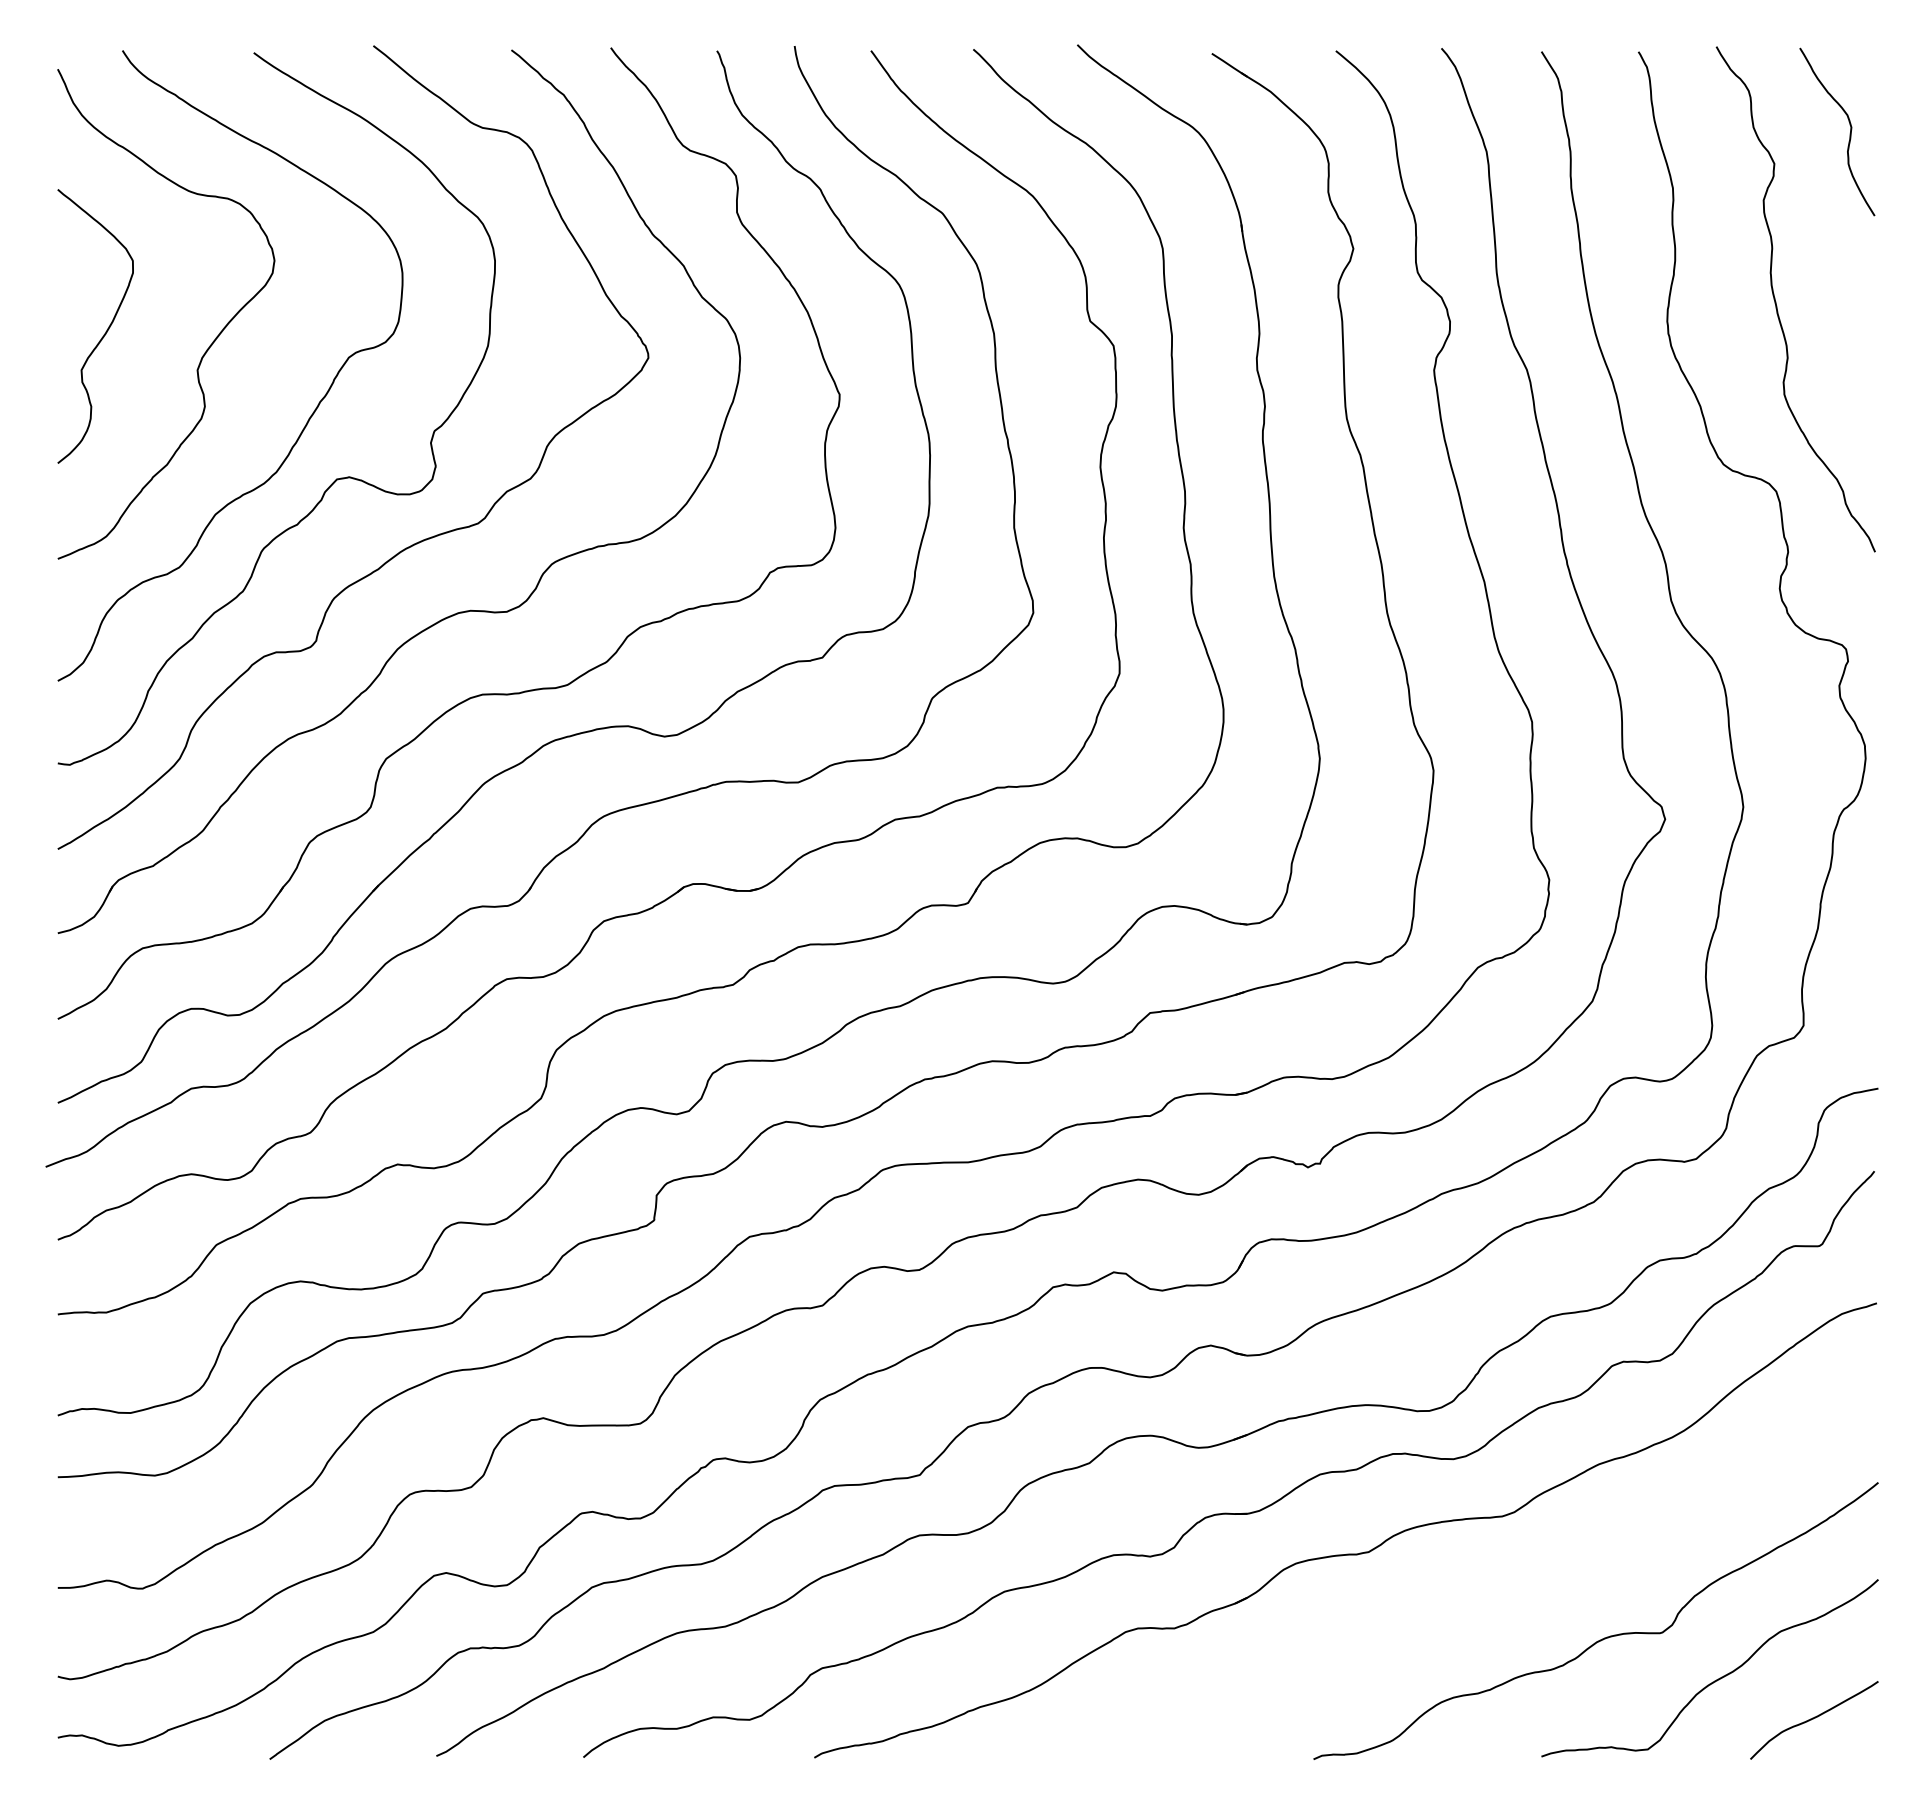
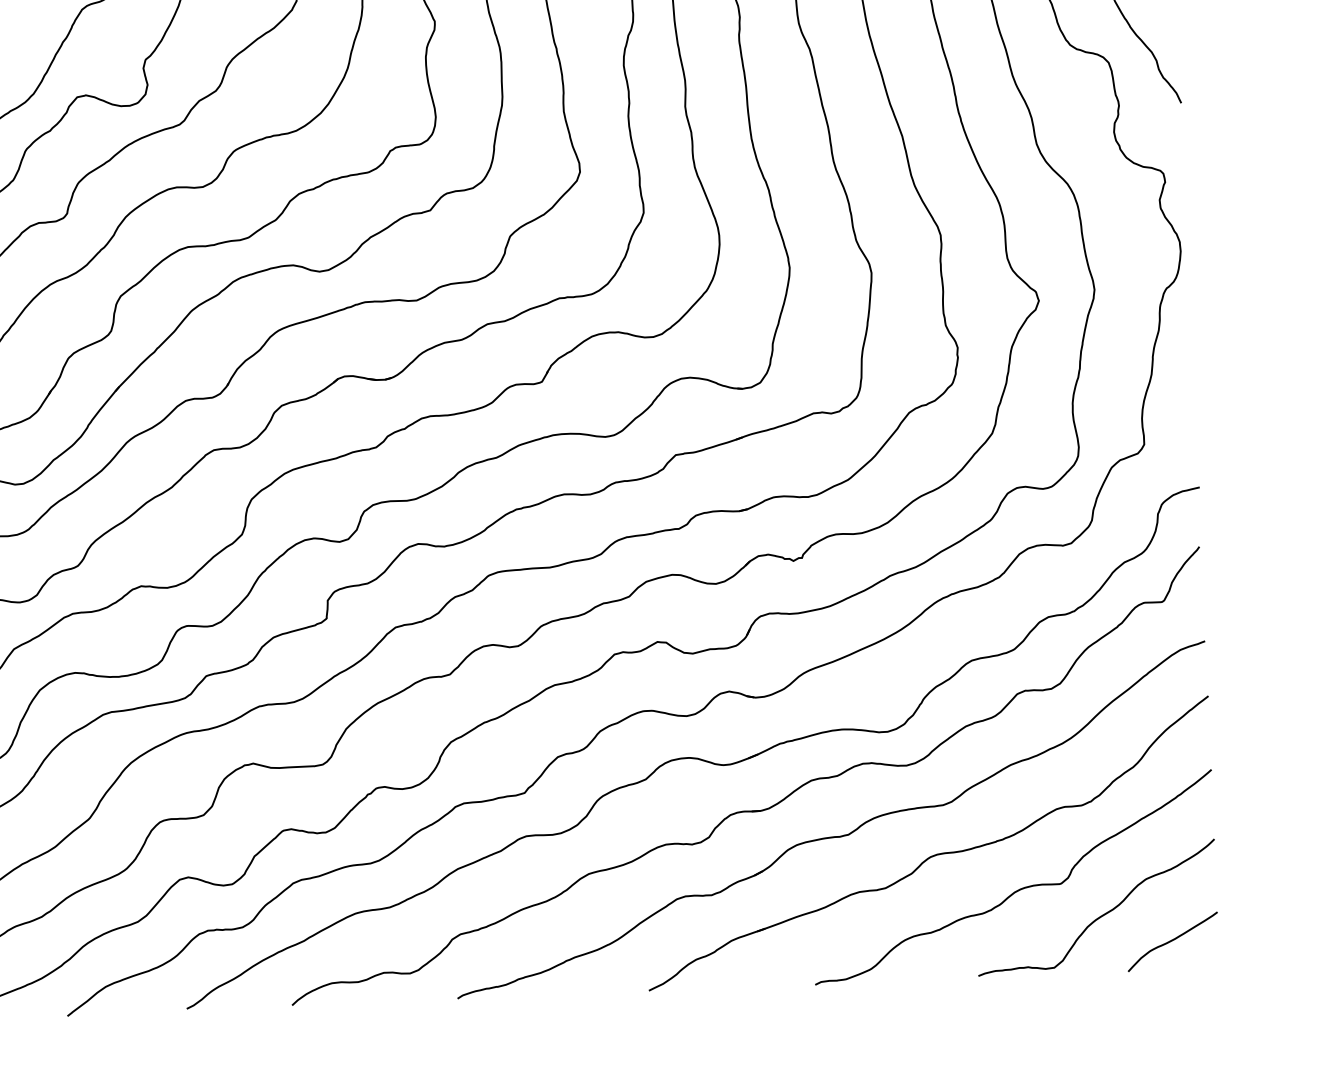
part: (1485, 1585) -> (933, 855), added

